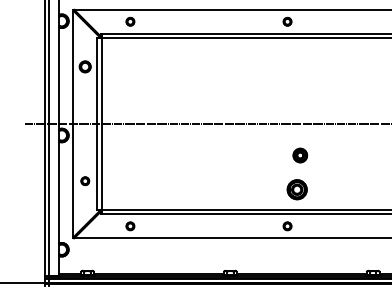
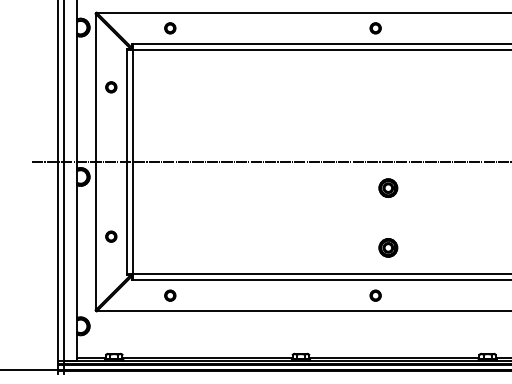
part: (85, 67) -> (111, 87), size x0.71
part: (300, 155) -> (388, 187), moved
part: (297, 189) -> (388, 247), size x0.71

